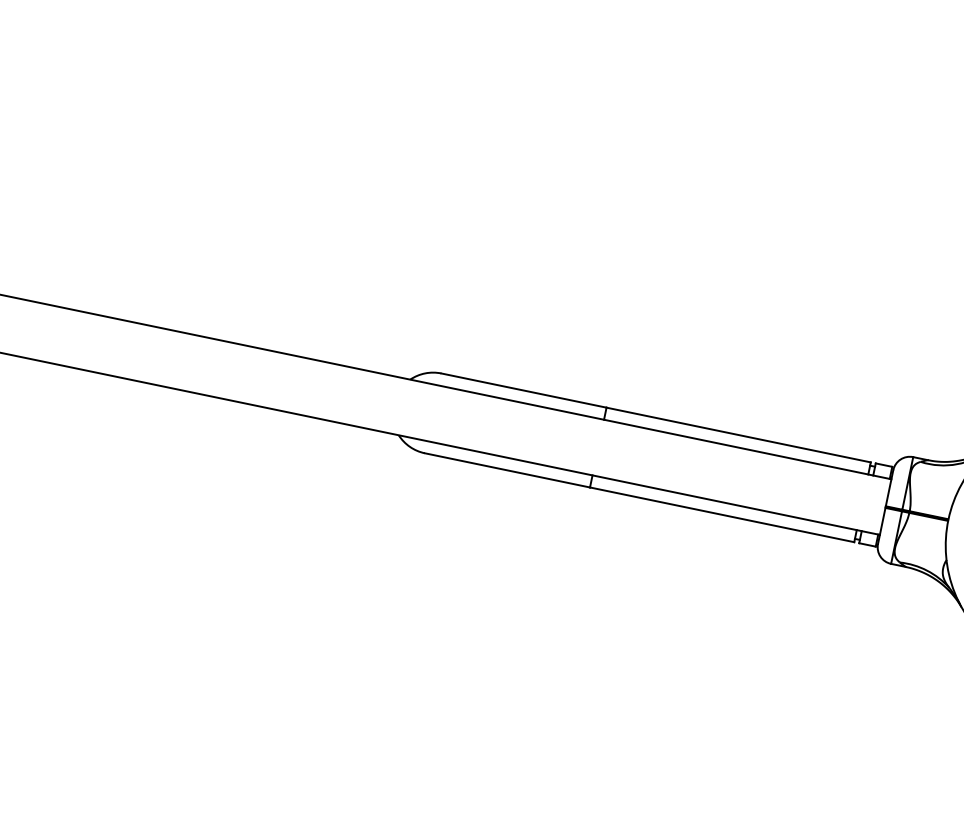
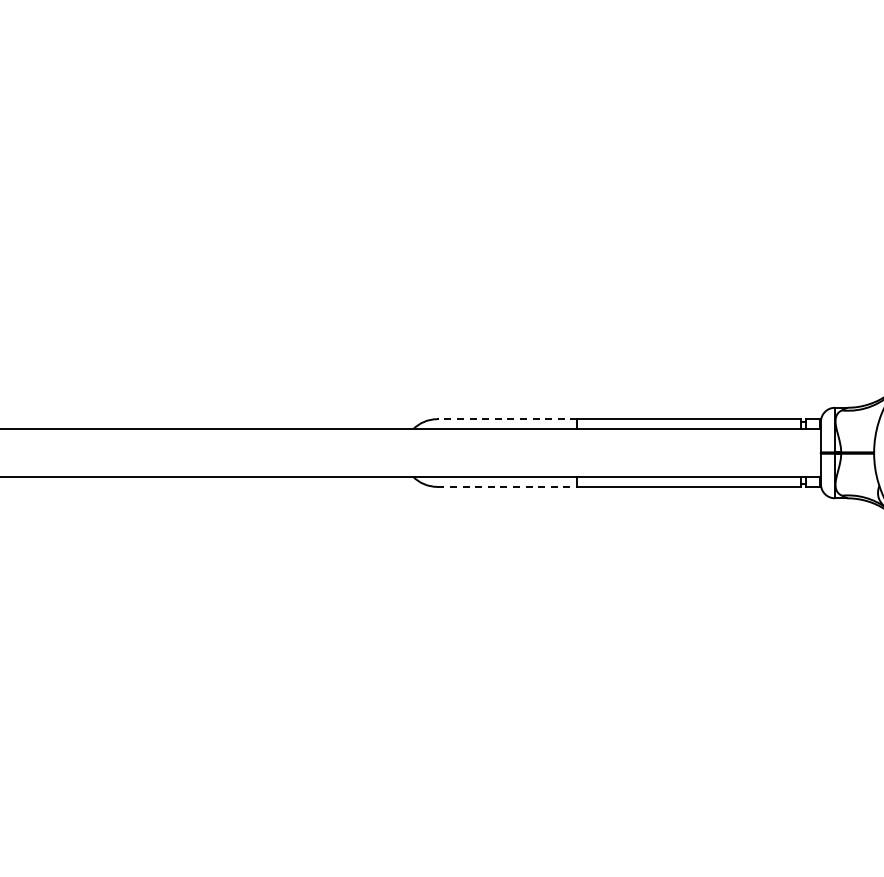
line: (522, 390) -> (506, 419), solid -> dashed
line: (507, 469) -> (507, 486), solid -> dashed

